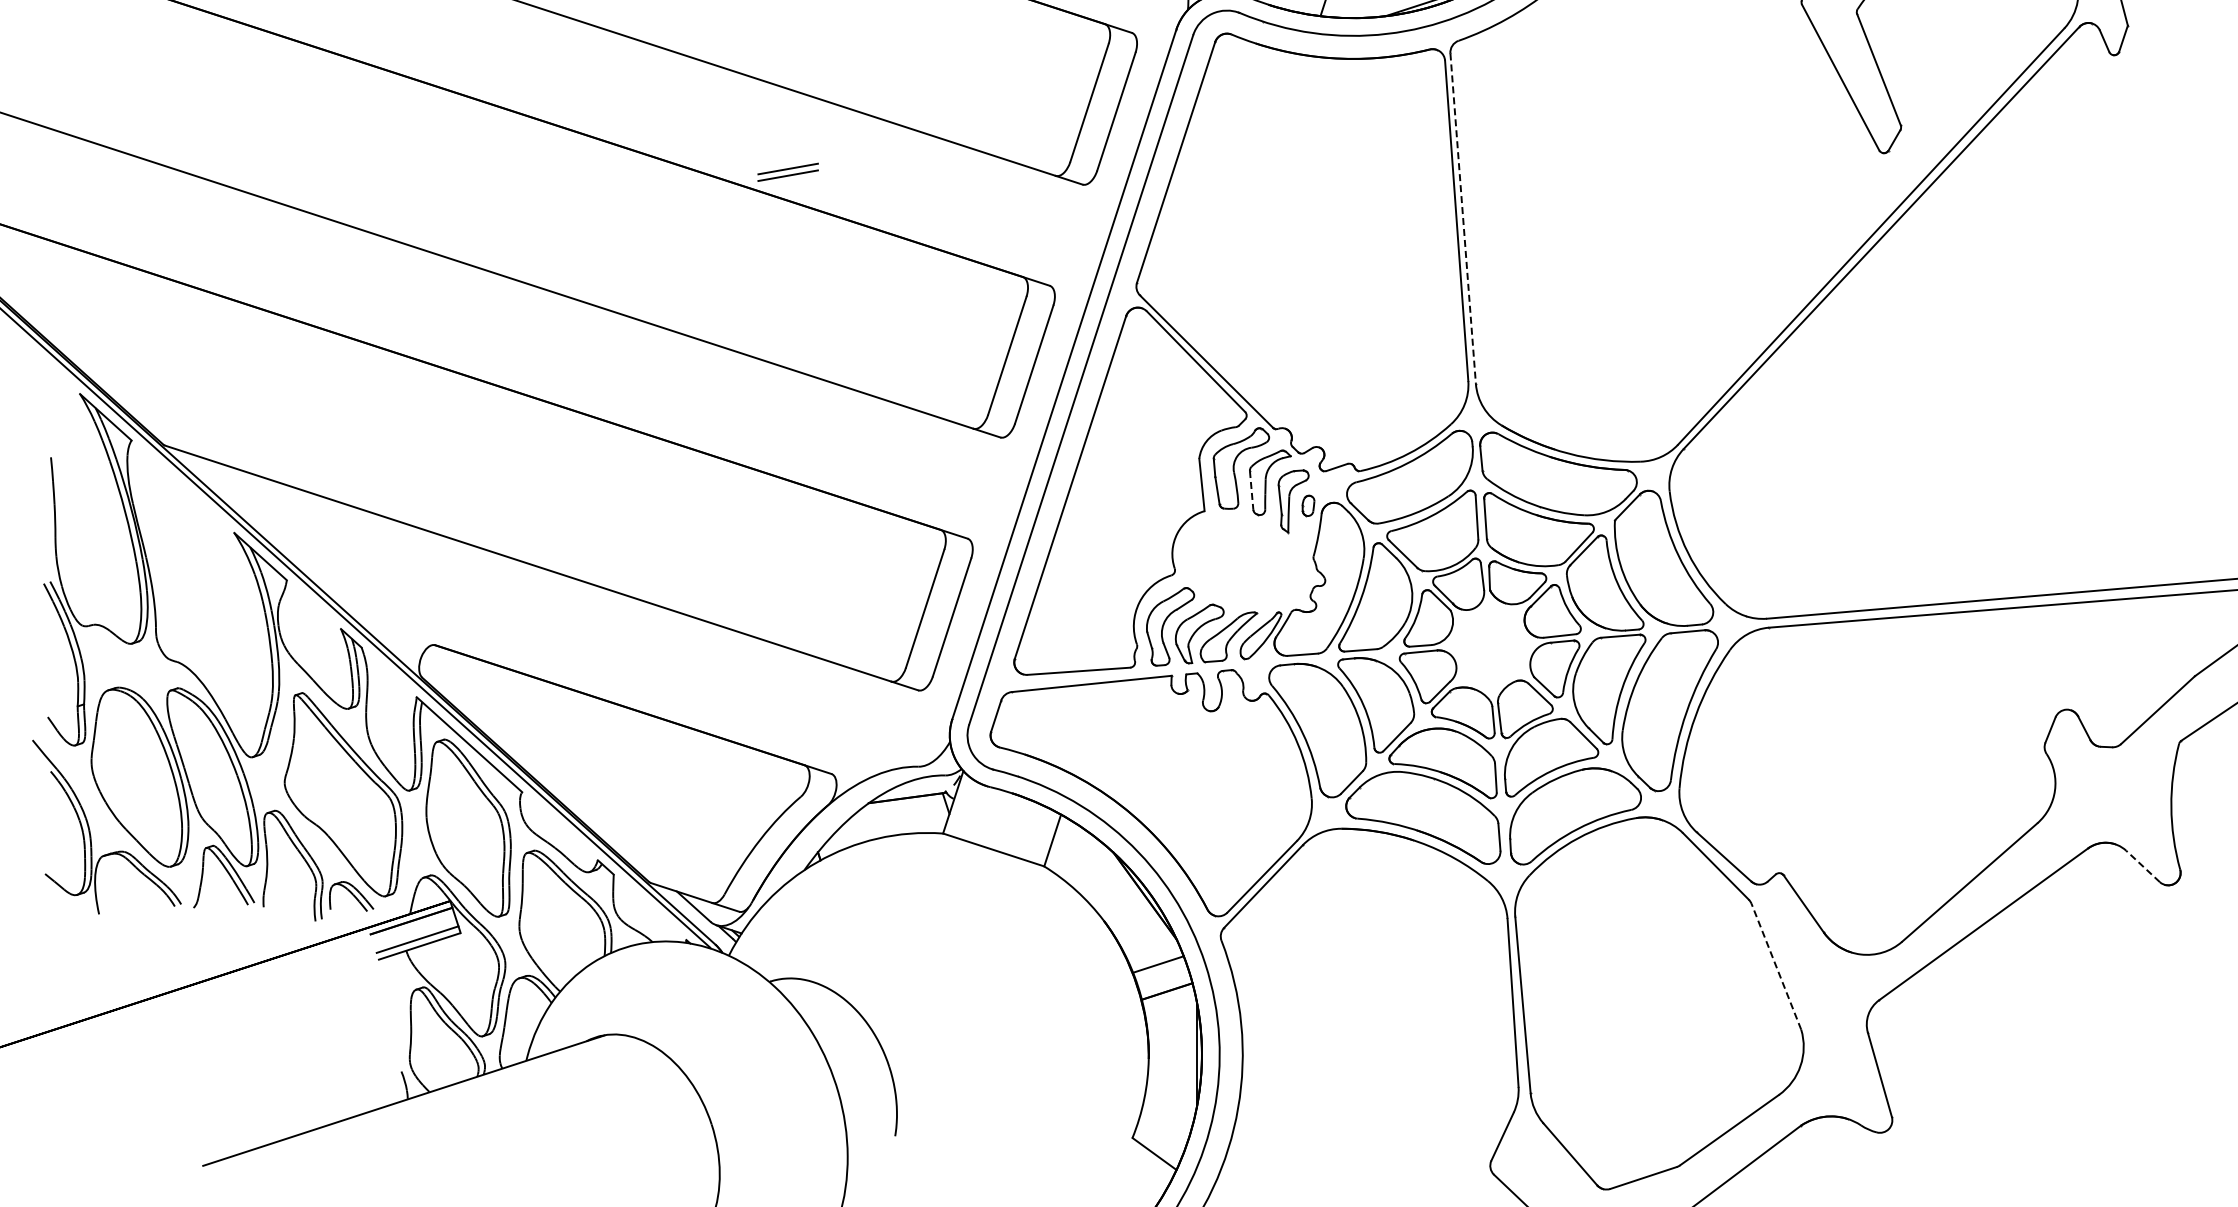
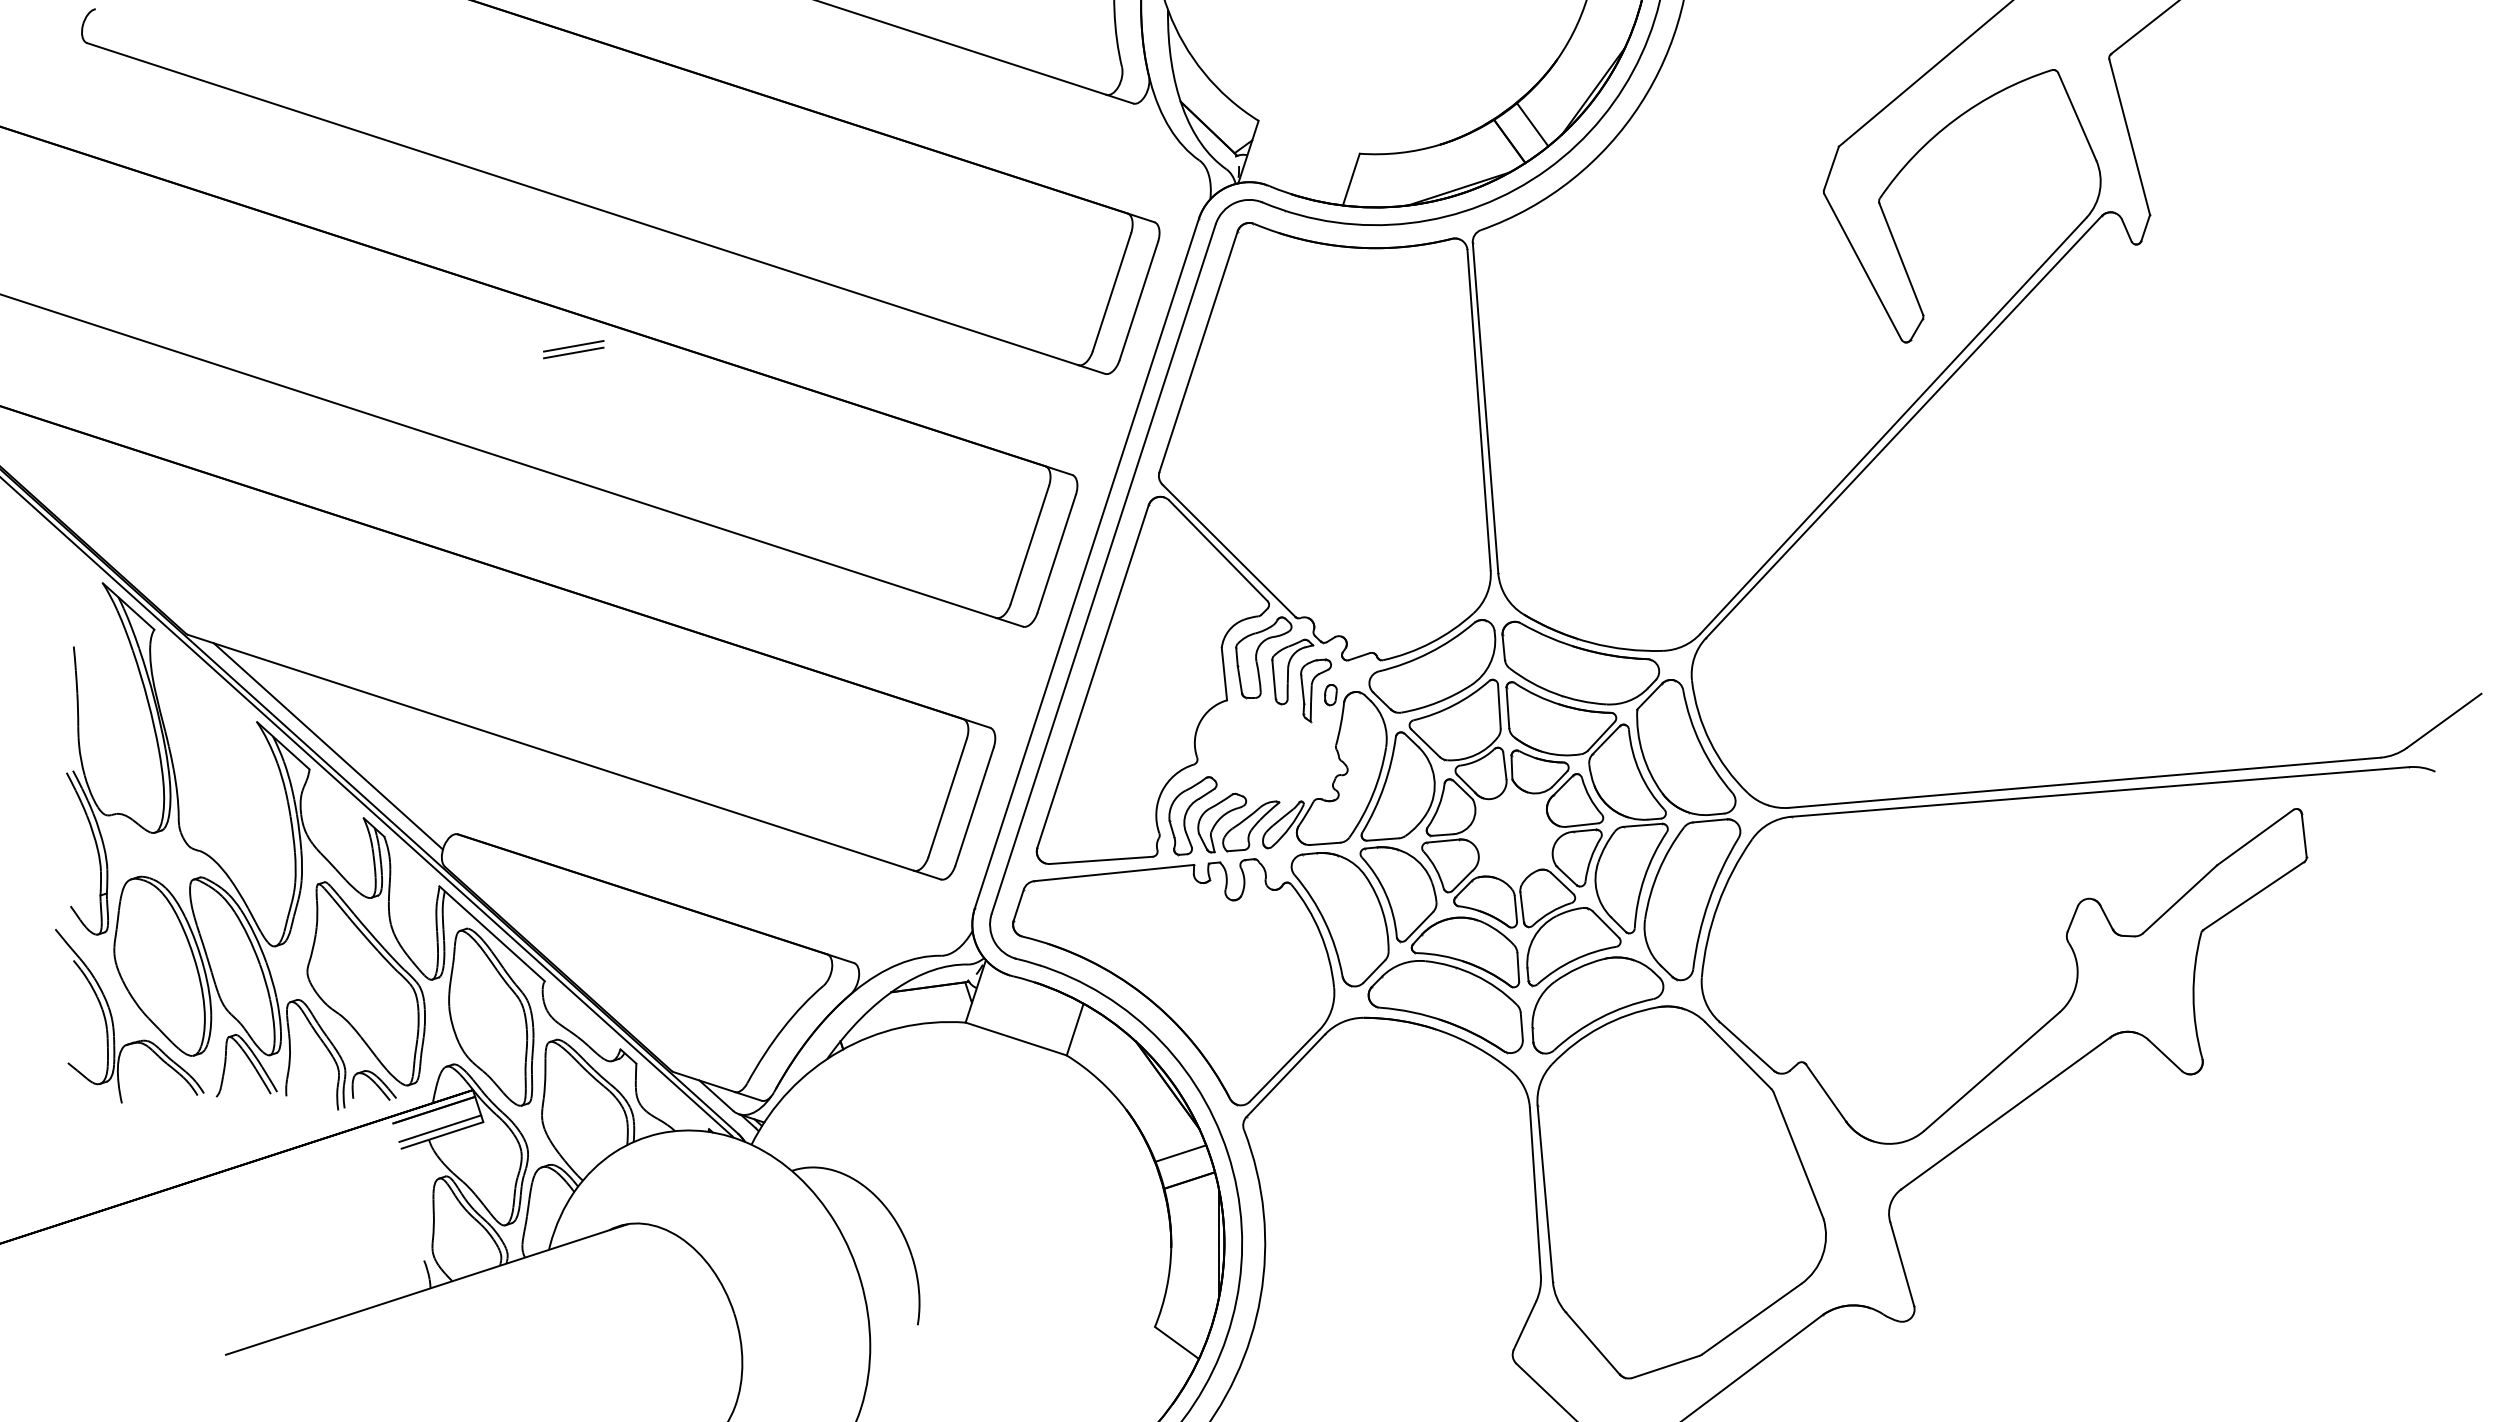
part: (787, 172) -> (573, 349), moved
line: (1463, 218) -> (1485, 407), dashed -> solid
line: (1252, 491) -> (1274, 680), dashed -> solid
line: (304, 557) -> (327, 746), added
line: (2143, 866) -> (2165, 1055), dashed -> solid
line: (1776, 966) -> (1798, 1155), dashed -> solid

